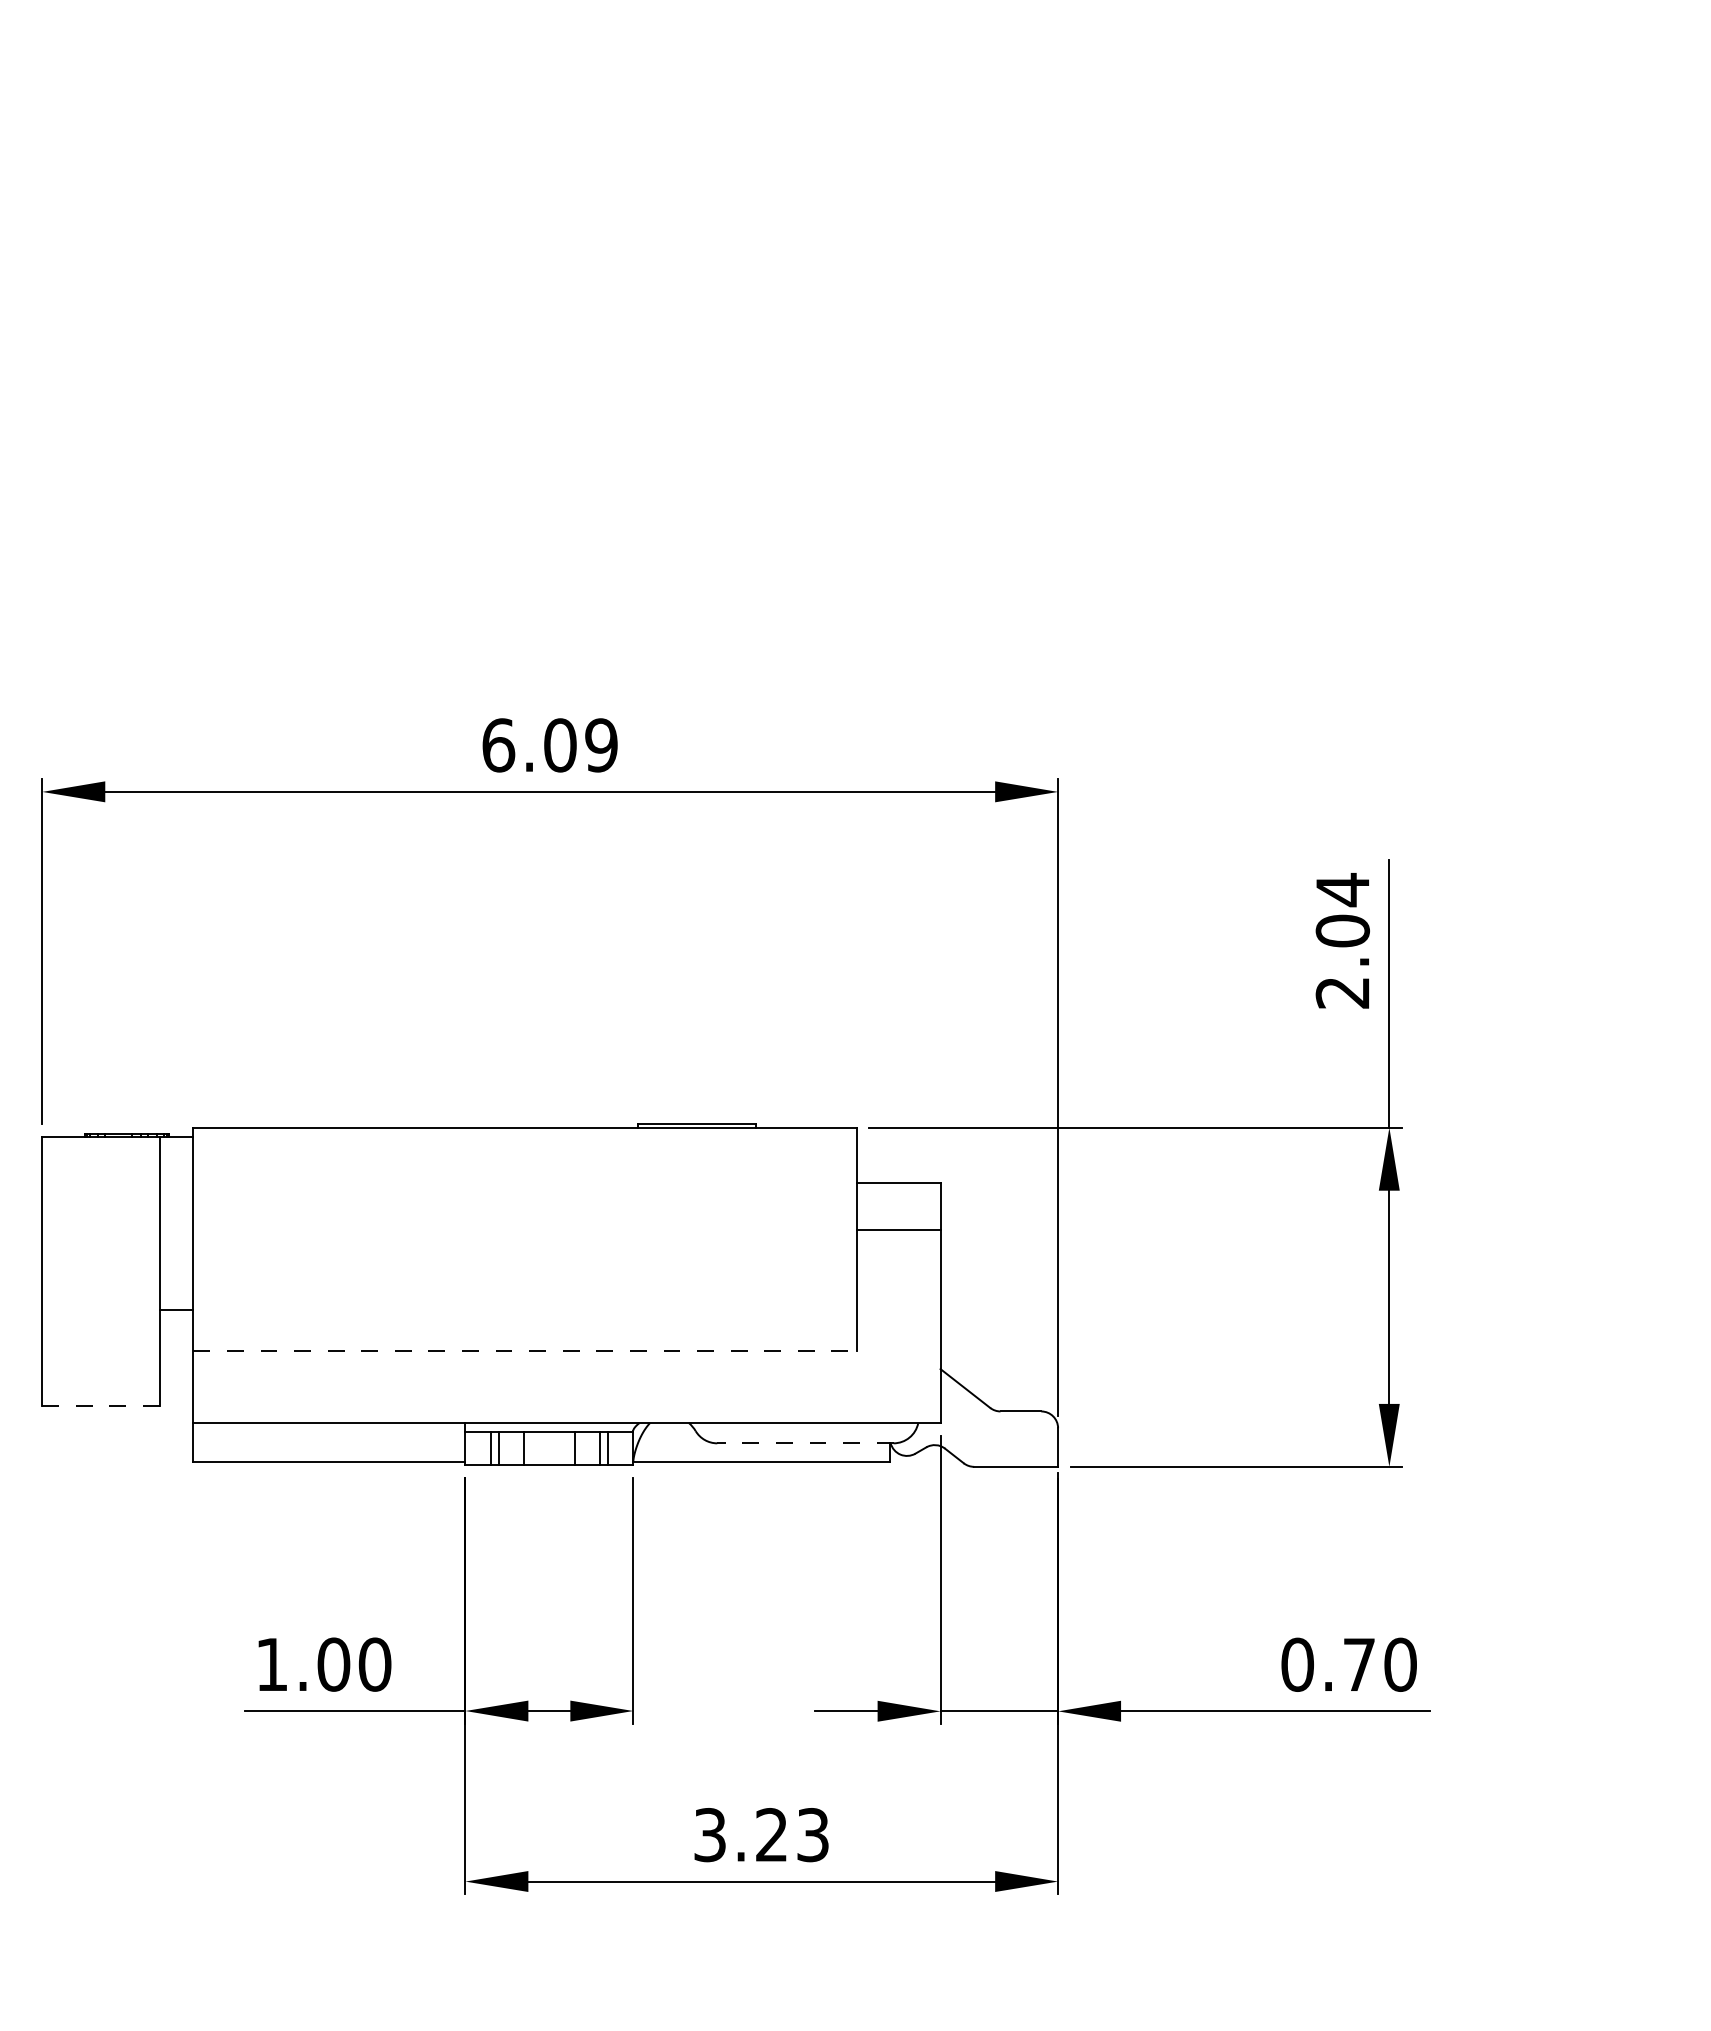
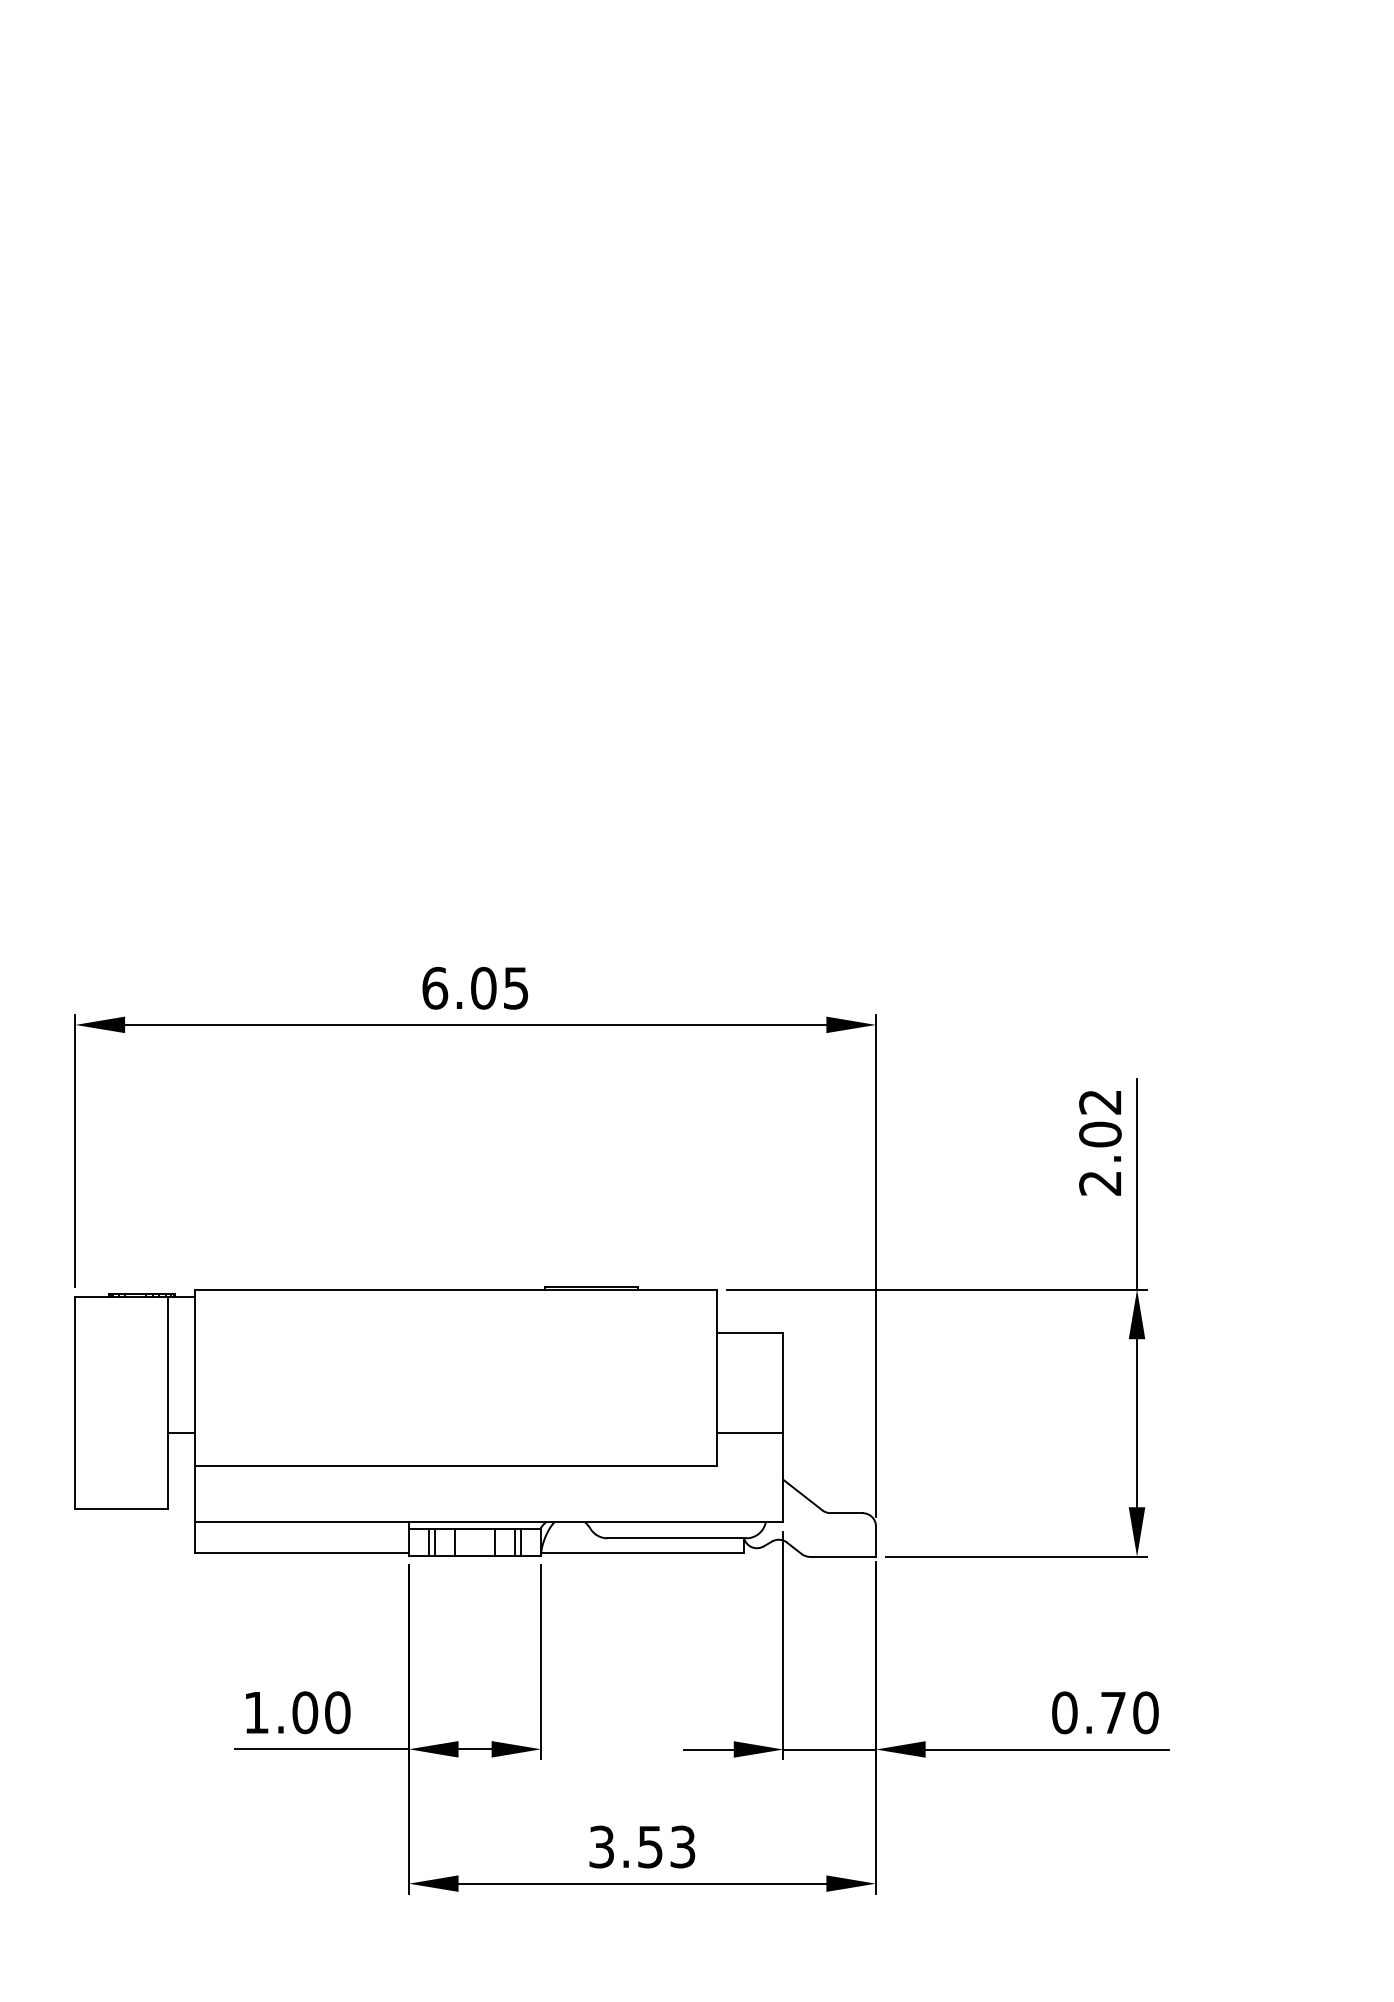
text: (600, 744) -> (515, 987), 6.09 -> 6.05
text: (1342, 889) -> (1100, 1101), 2.04 -> 2.02
line: (898, 1230) -> (750, 1433), moved
line: (525, 1350) -> (456, 1465), dashed -> solid
line: (101, 1405) -> (122, 1508), dashed -> solid
line: (804, 1443) -> (676, 1538), dashed -> solid
text: (771, 1834) -> (650, 1846), 3.23 -> 3.53

